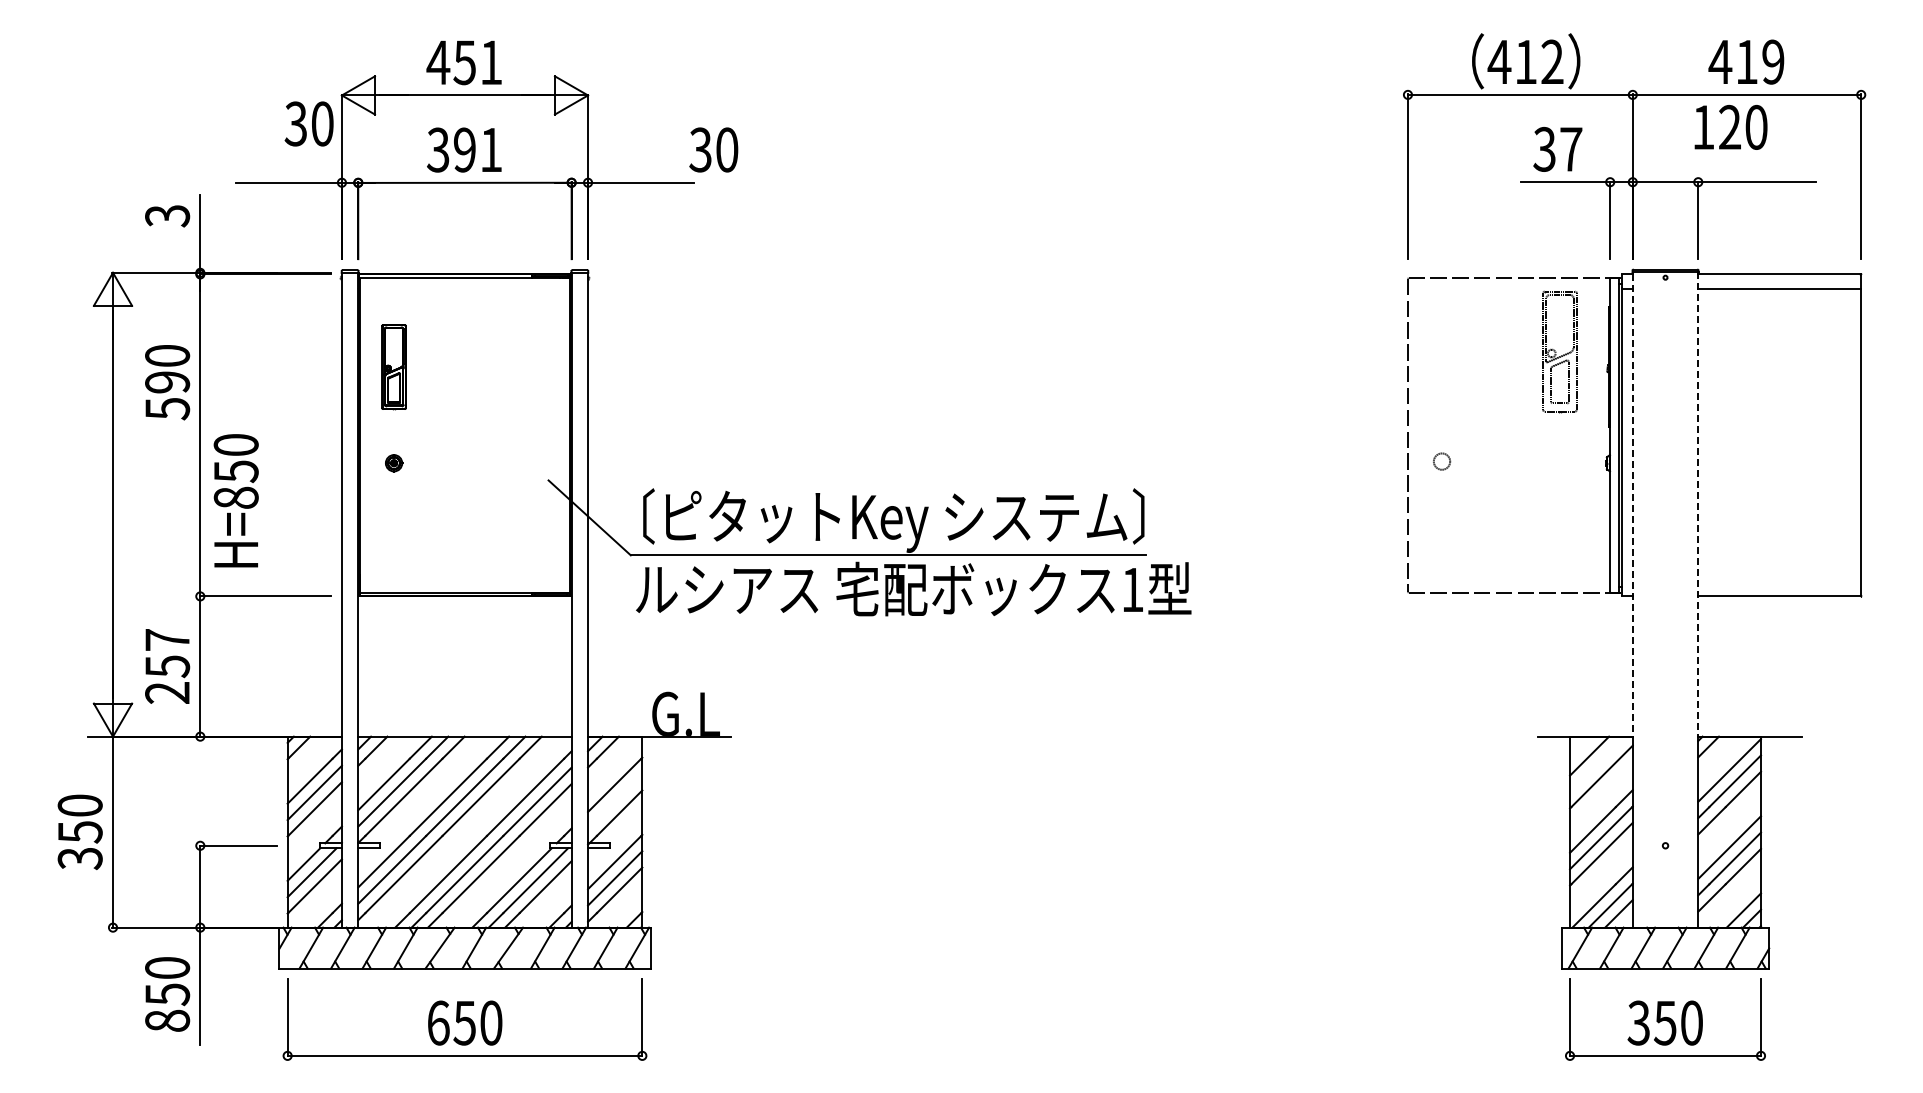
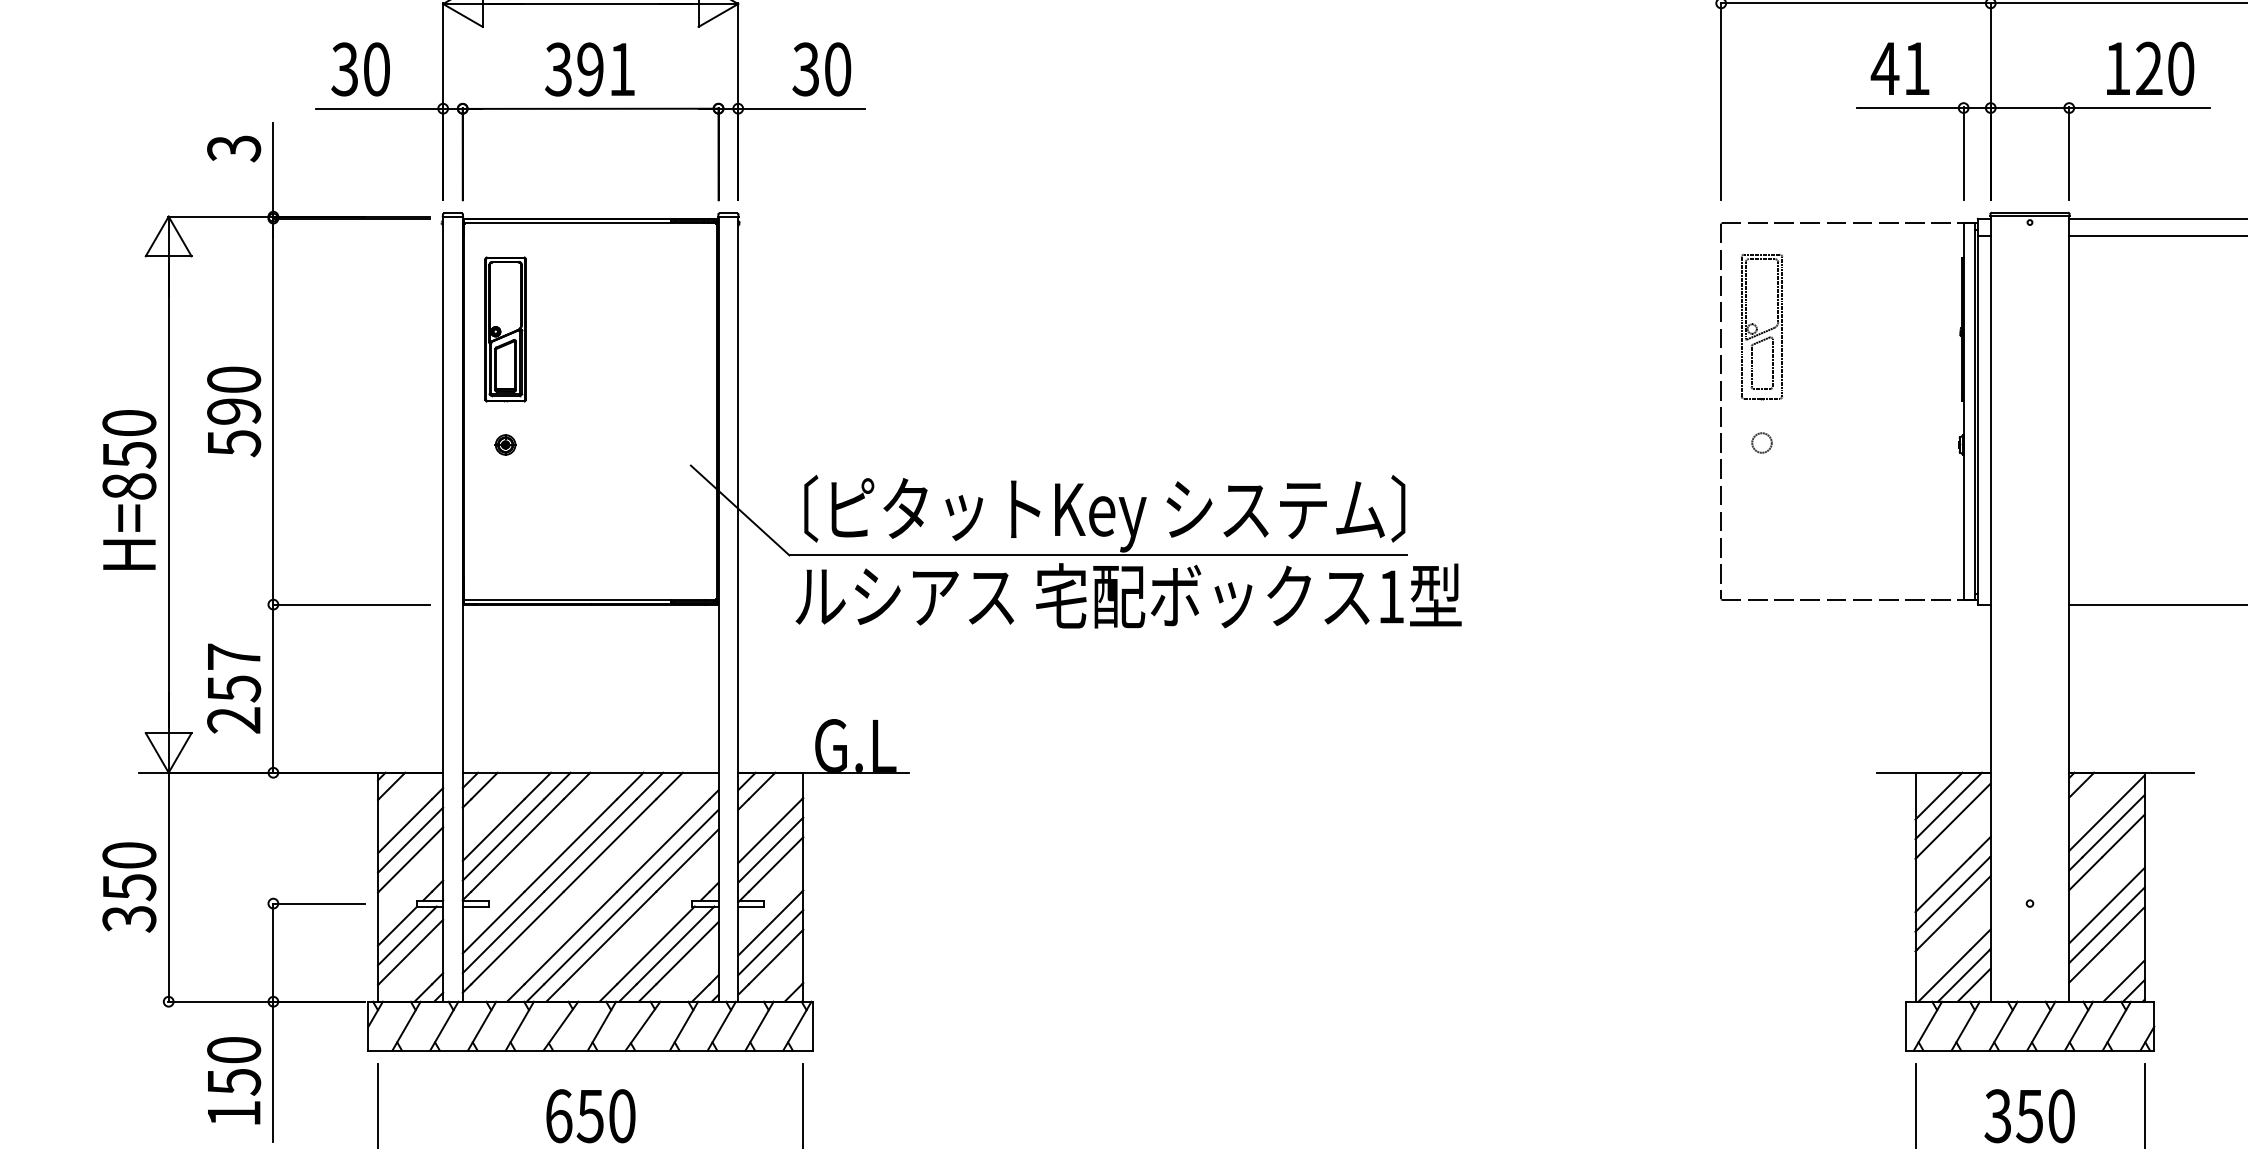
text: (308, 123) -> (359, 68), moved
text: (1730, 127) -> (2149, 68), moved
text: (1557, 148) -> (1900, 67), 37 -> 41
text: (713, 149) -> (821, 68), moved
part: (1559, 351) -> (1761, 326), moved
part: (393, 367) -> (504, 330), size x1.43
text: (167, 382) -> (234, 411), moved
text: (235, 500) -> (128, 489), moved
line: (1698, 504) -> (2069, 494), dashed -> solid
line: (1632, 505) -> (1990, 495), dashed -> solid
line: (1597, 764) -> (1948, 806), added
line: (615, 801) -> (771, 850), added
text: (167, 1020) -> (234, 1113), 850 -> 150

